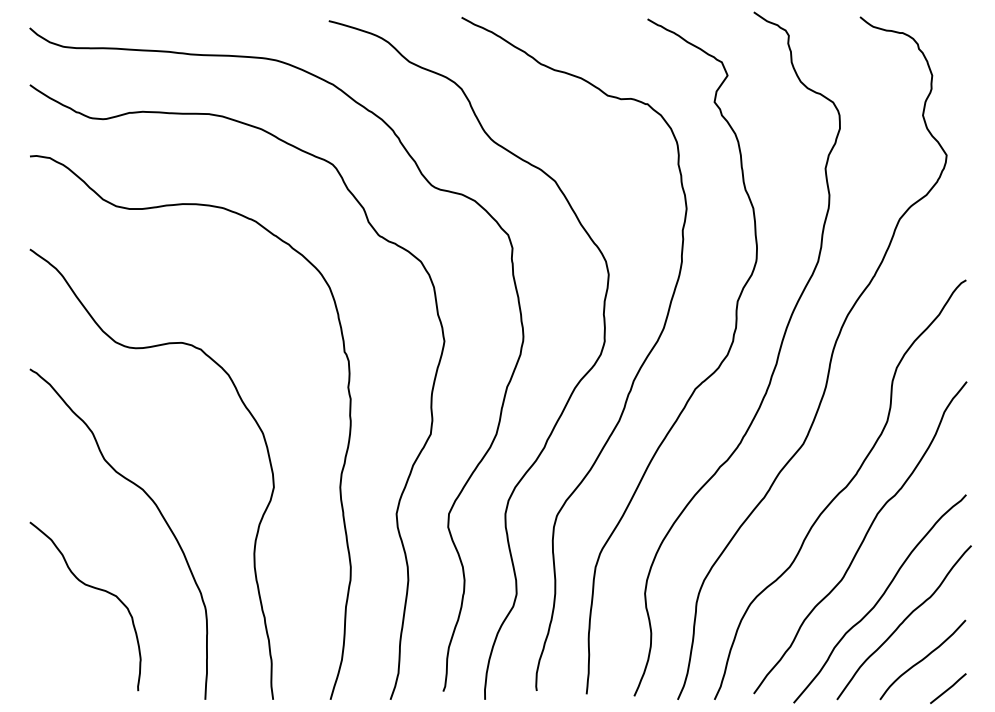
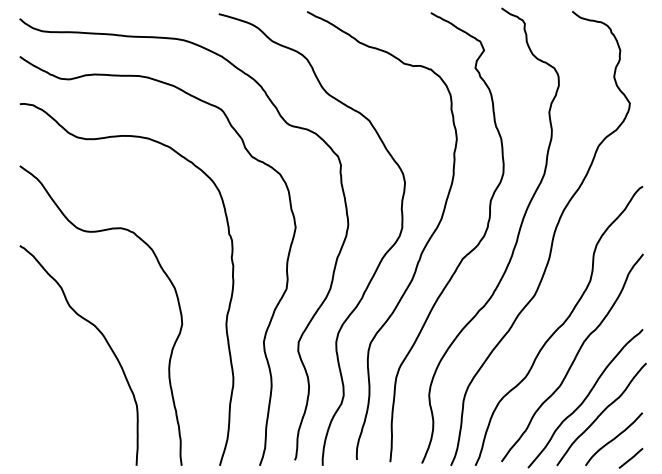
curve: (94, 589) -> (62, 392), removed

